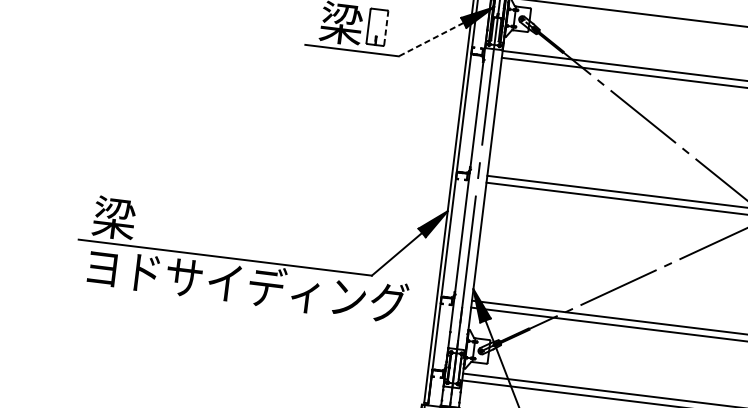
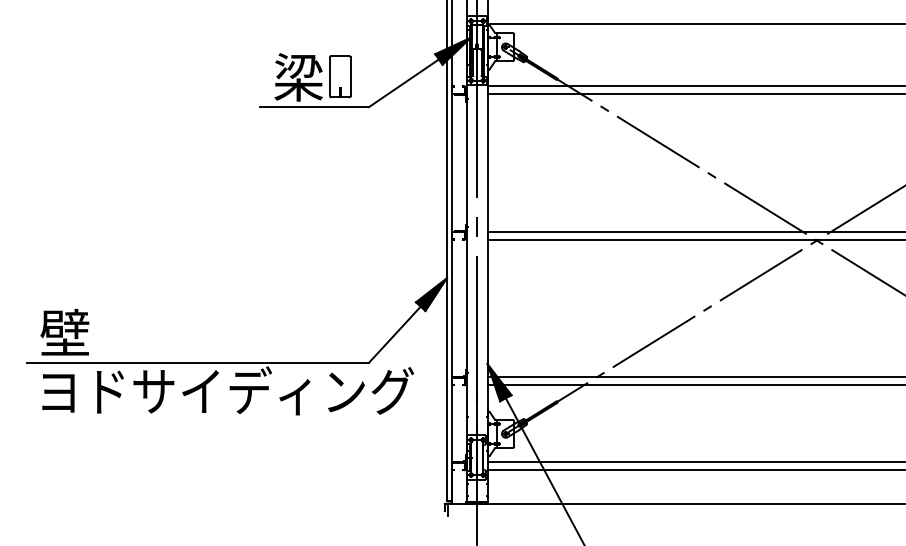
line: (386, 28) -> (350, 76), dashed -> solid
line: (430, 39) -> (403, 83), dashed -> solid
text: (113, 217) -> (64, 332), 梁 -> 壁

